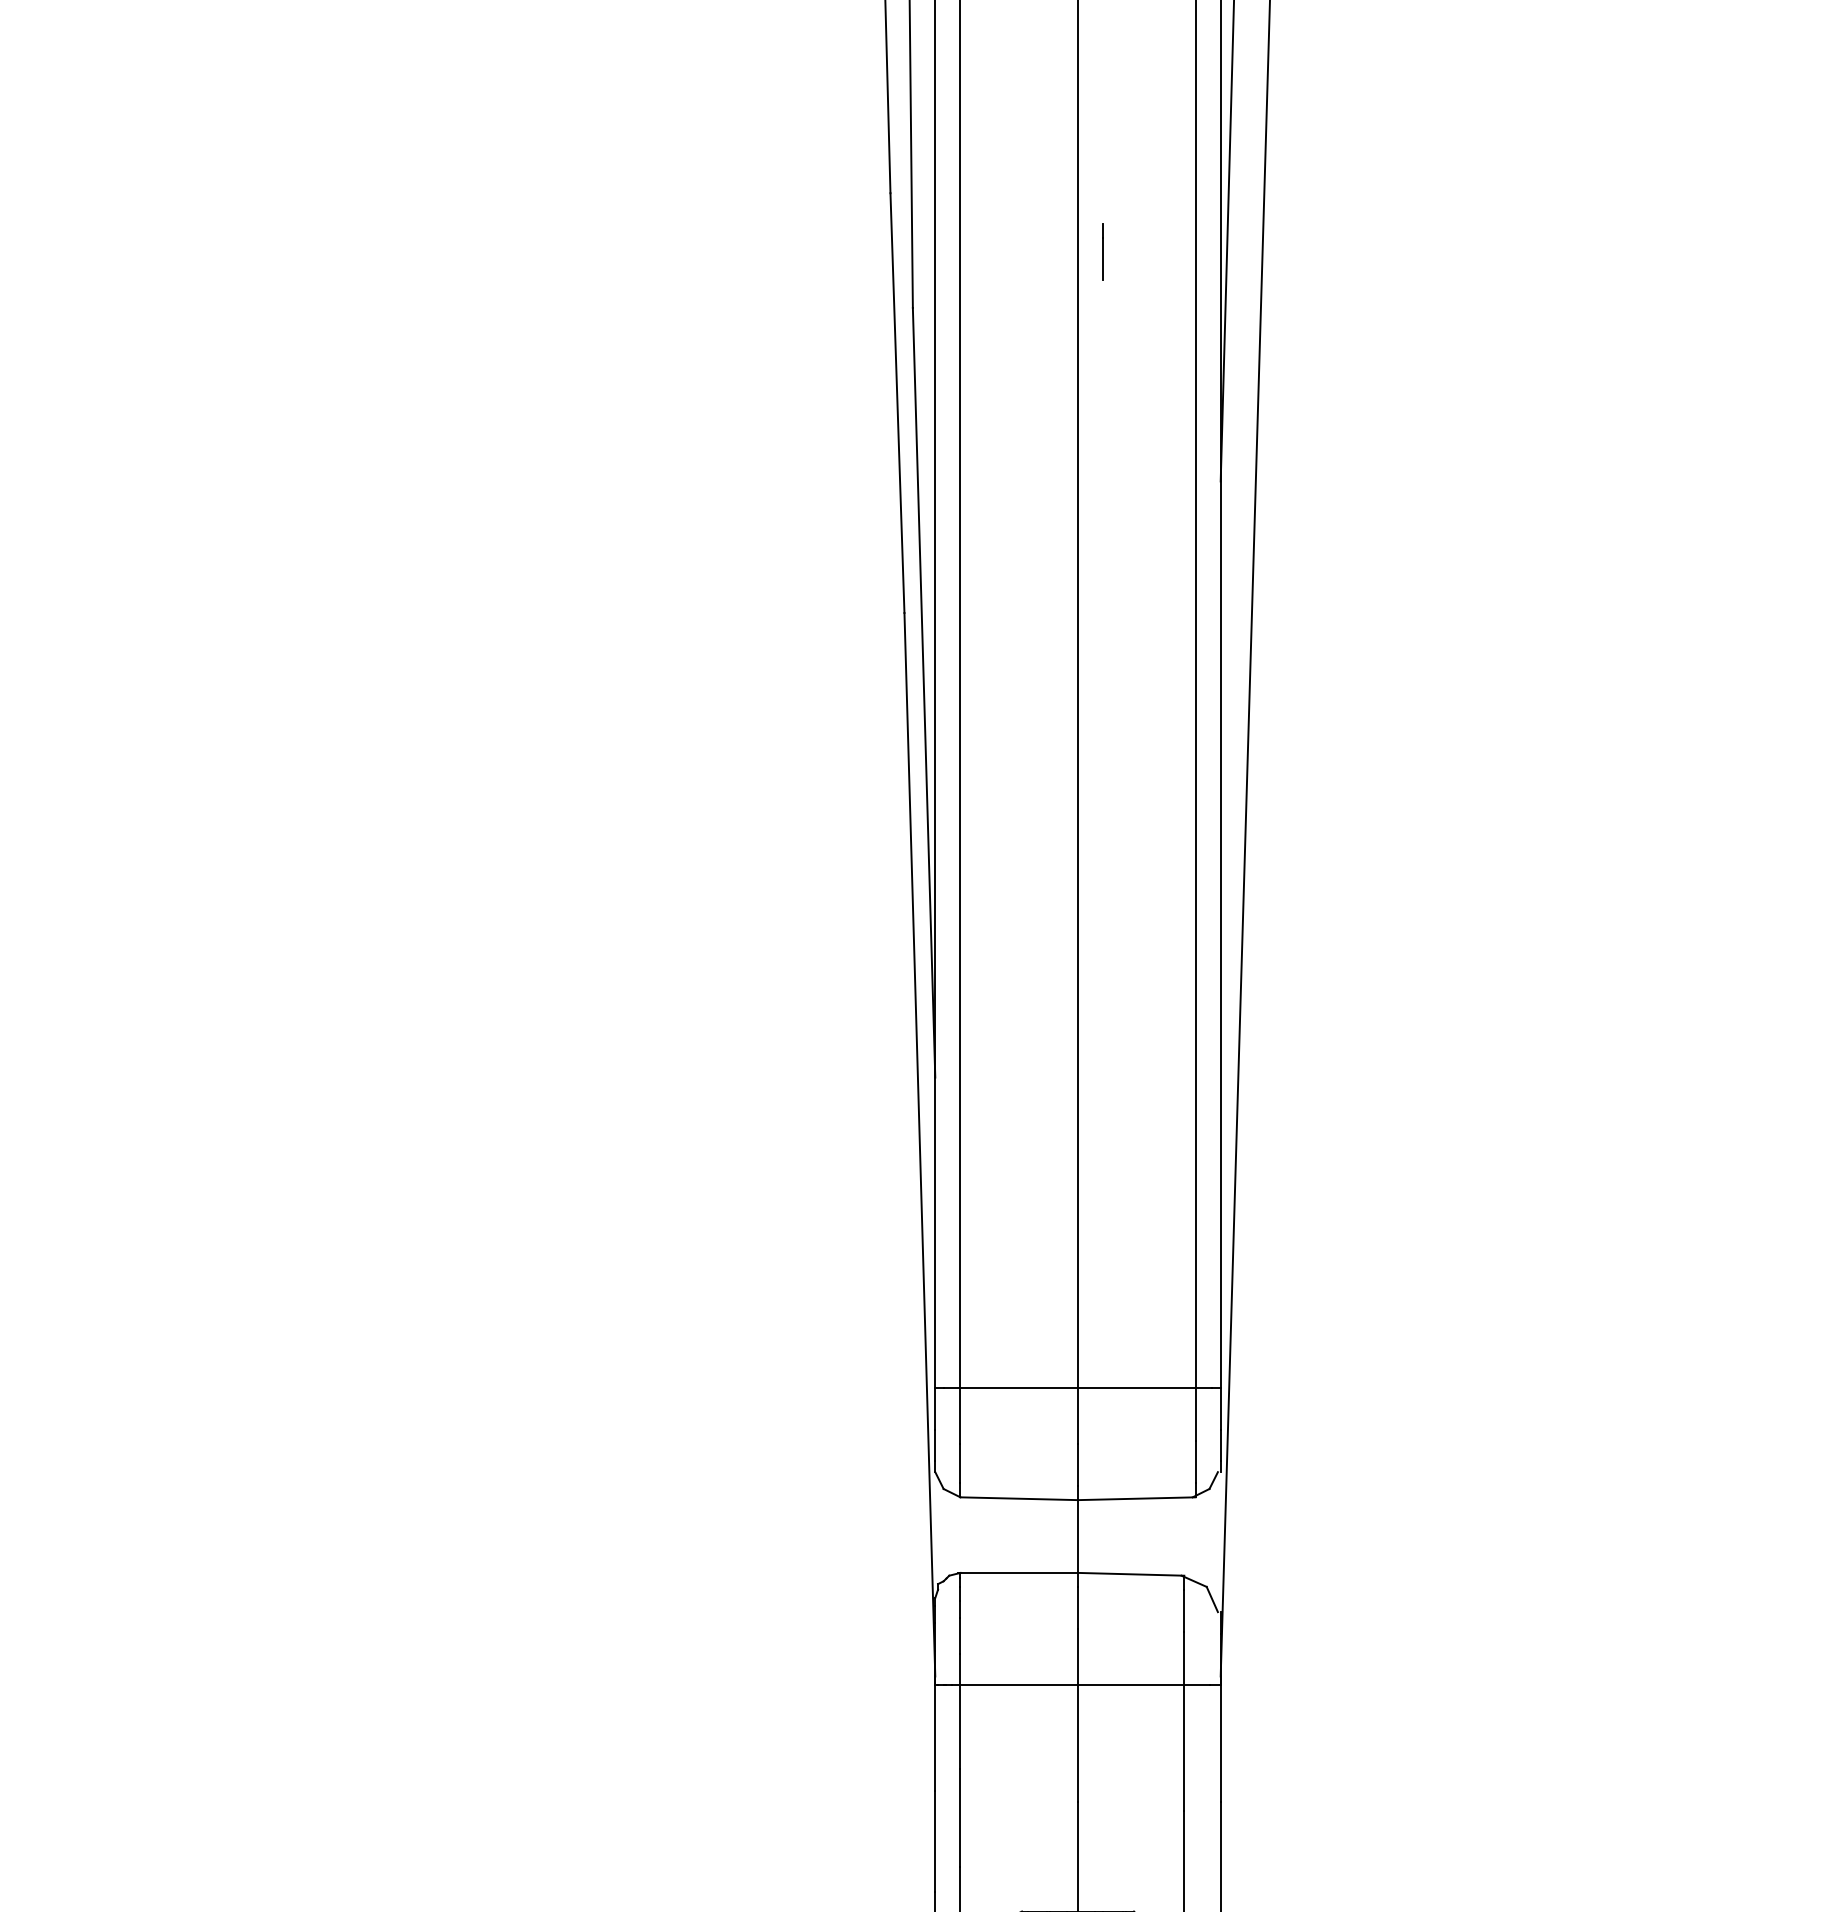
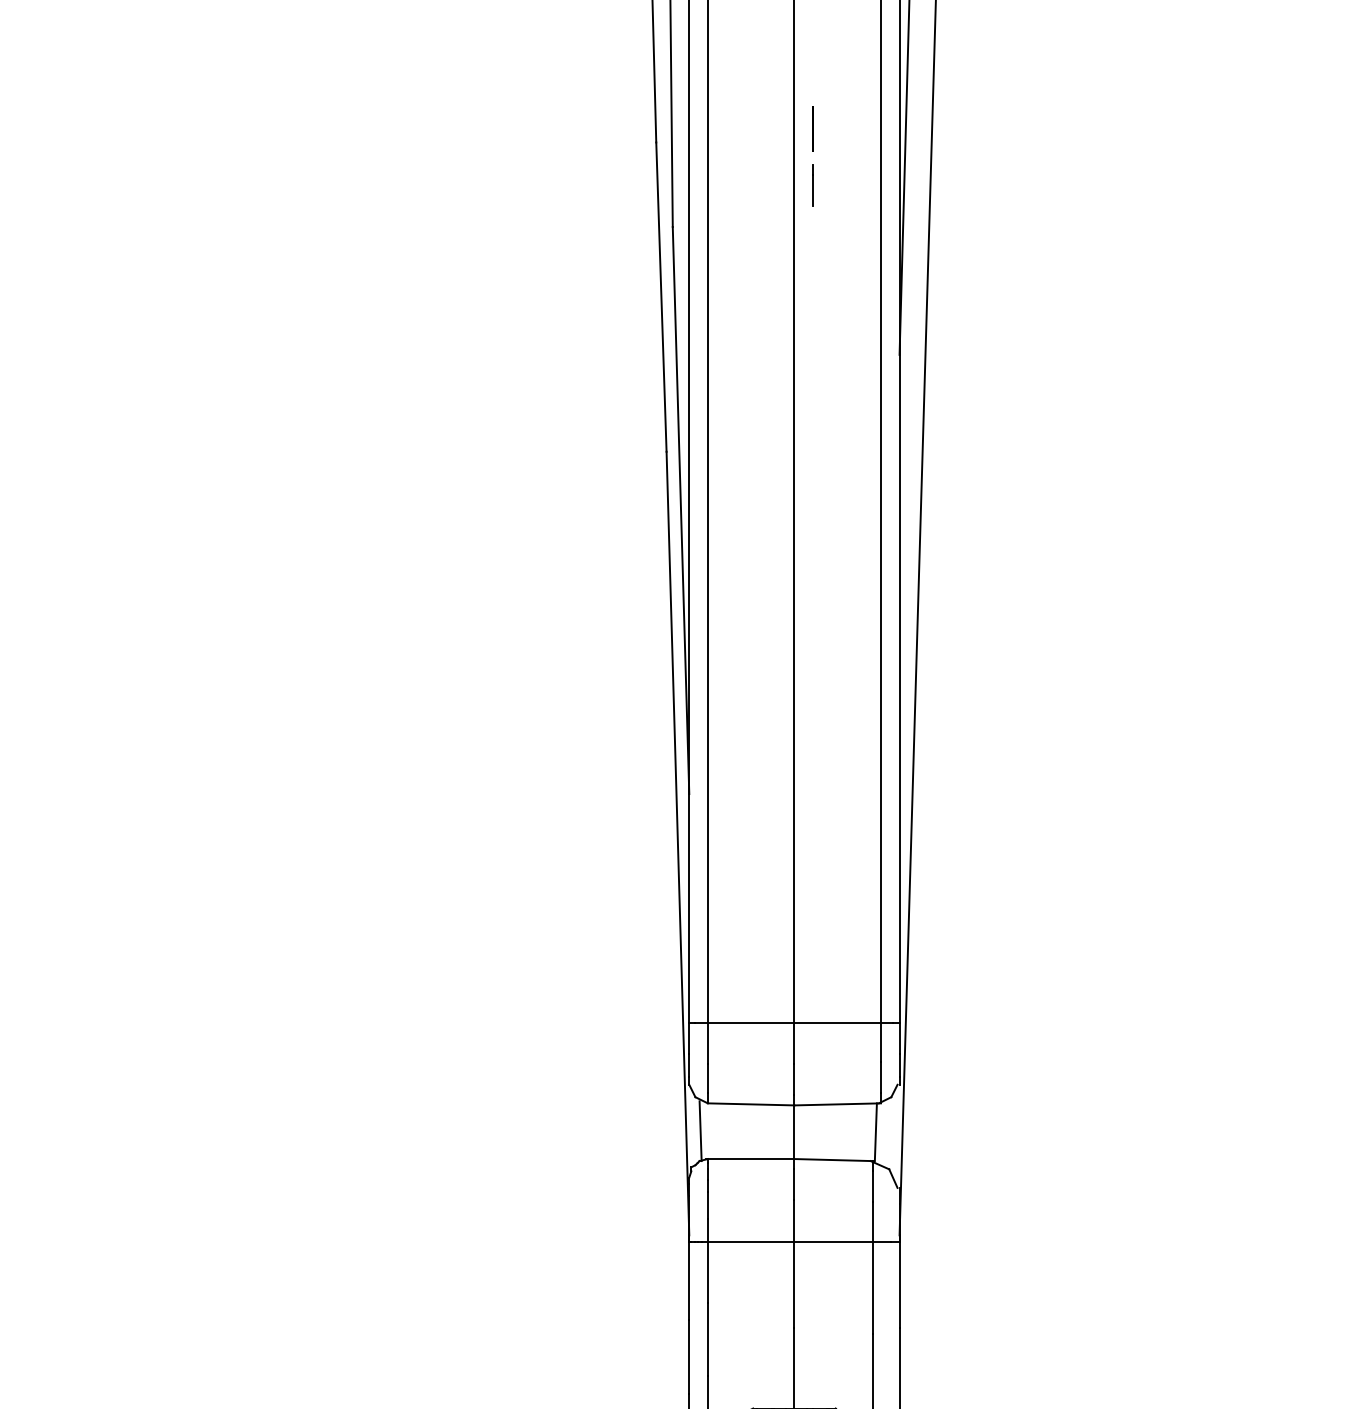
line: (1102, 174) -> (812, 128), added
line: (950, 1534) -> (700, 1130), added
line: (1188, 1536) -> (875, 1132), added

